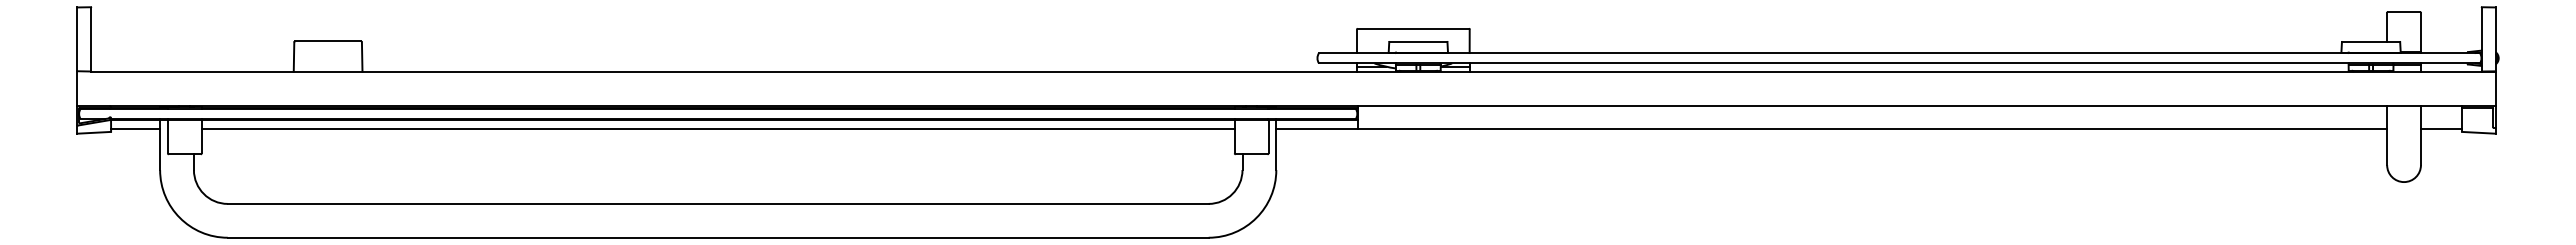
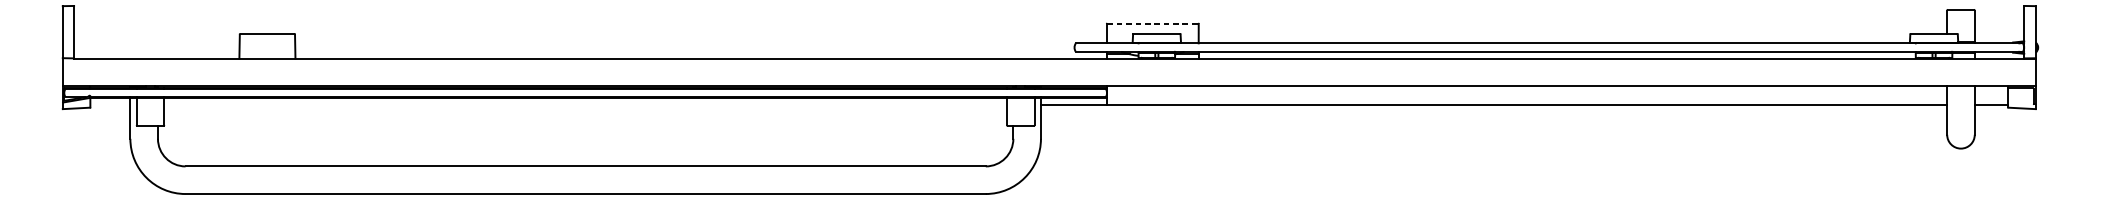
line: (1413, 28) -> (1152, 23), solid -> dashed
line: (135, 128) -> (110, 104), removed
line: (717, 128) -> (585, 104), removed

